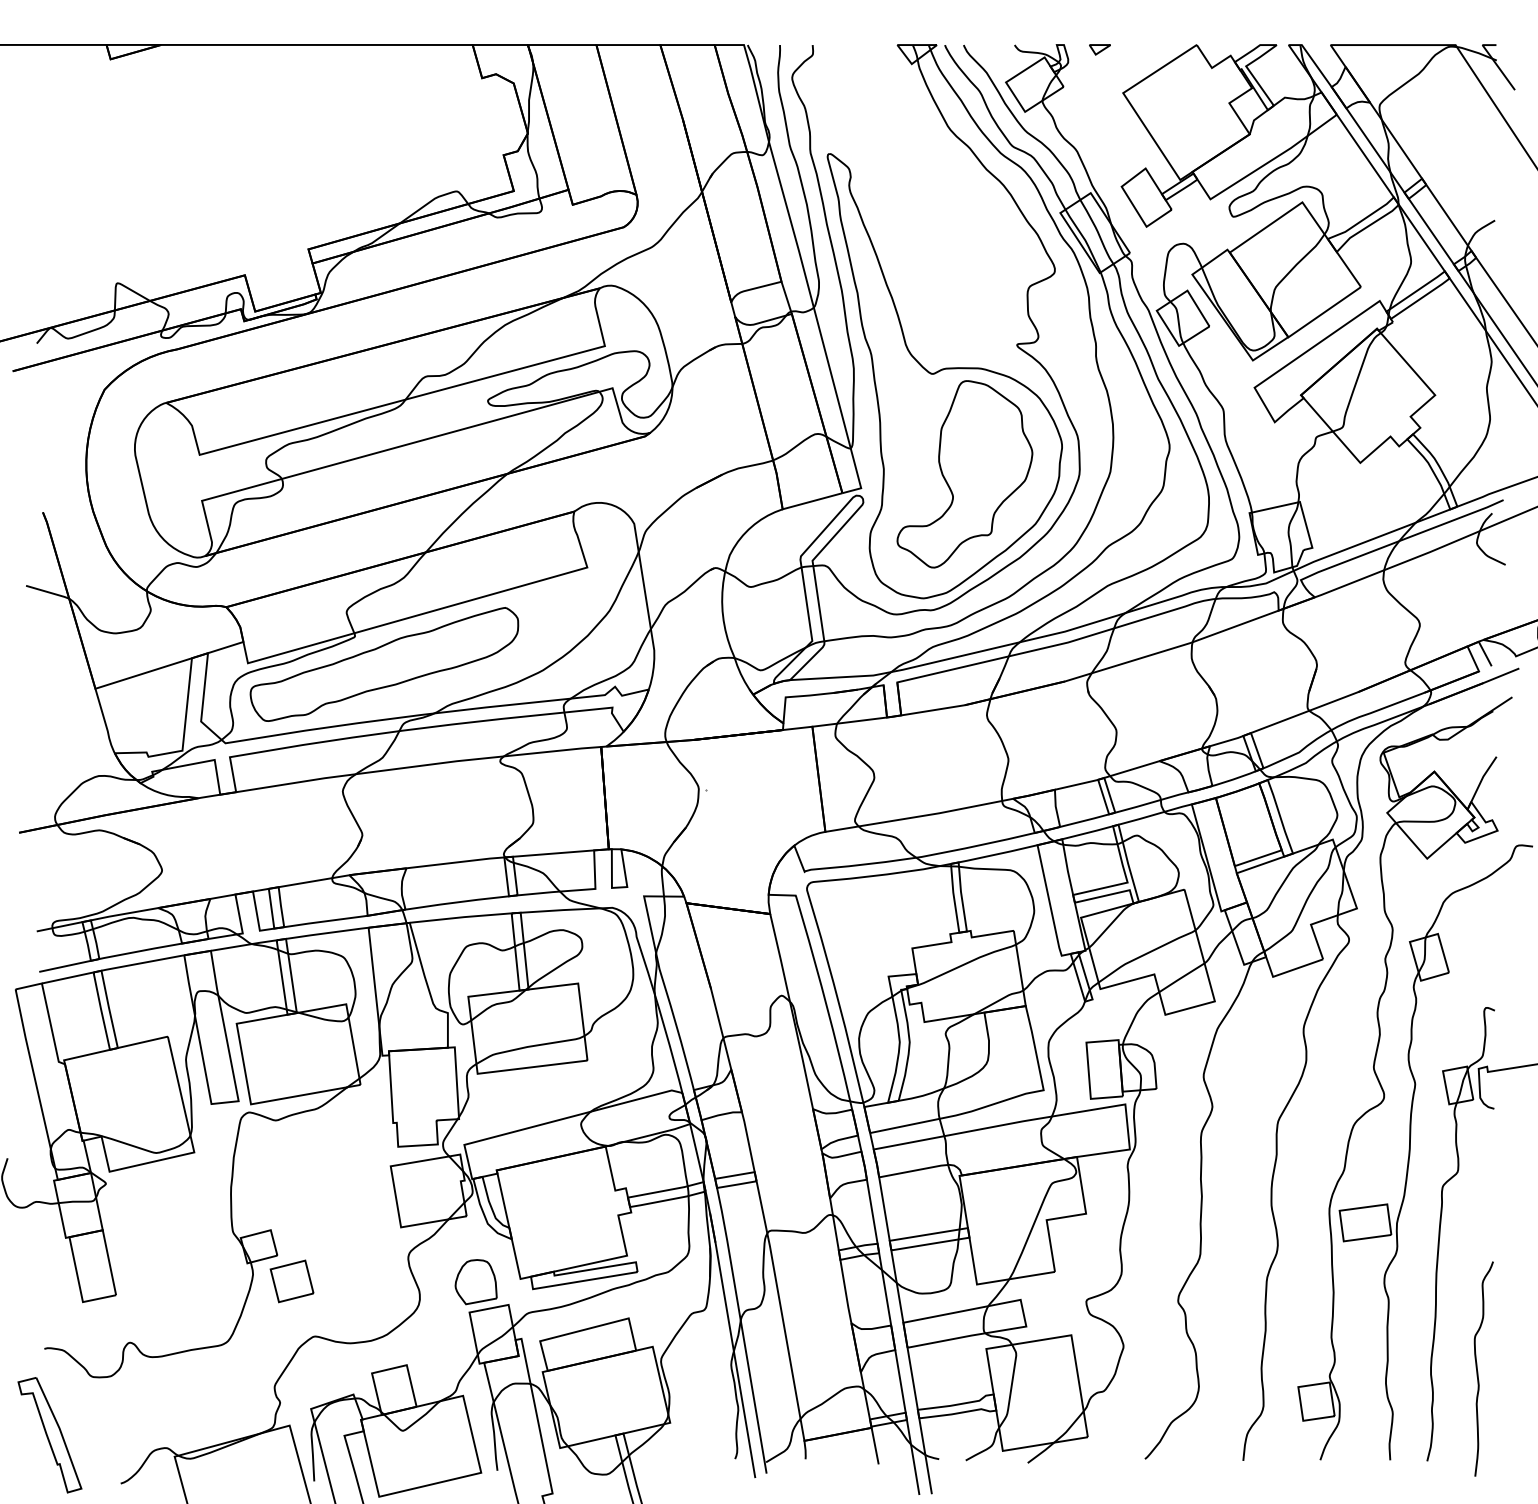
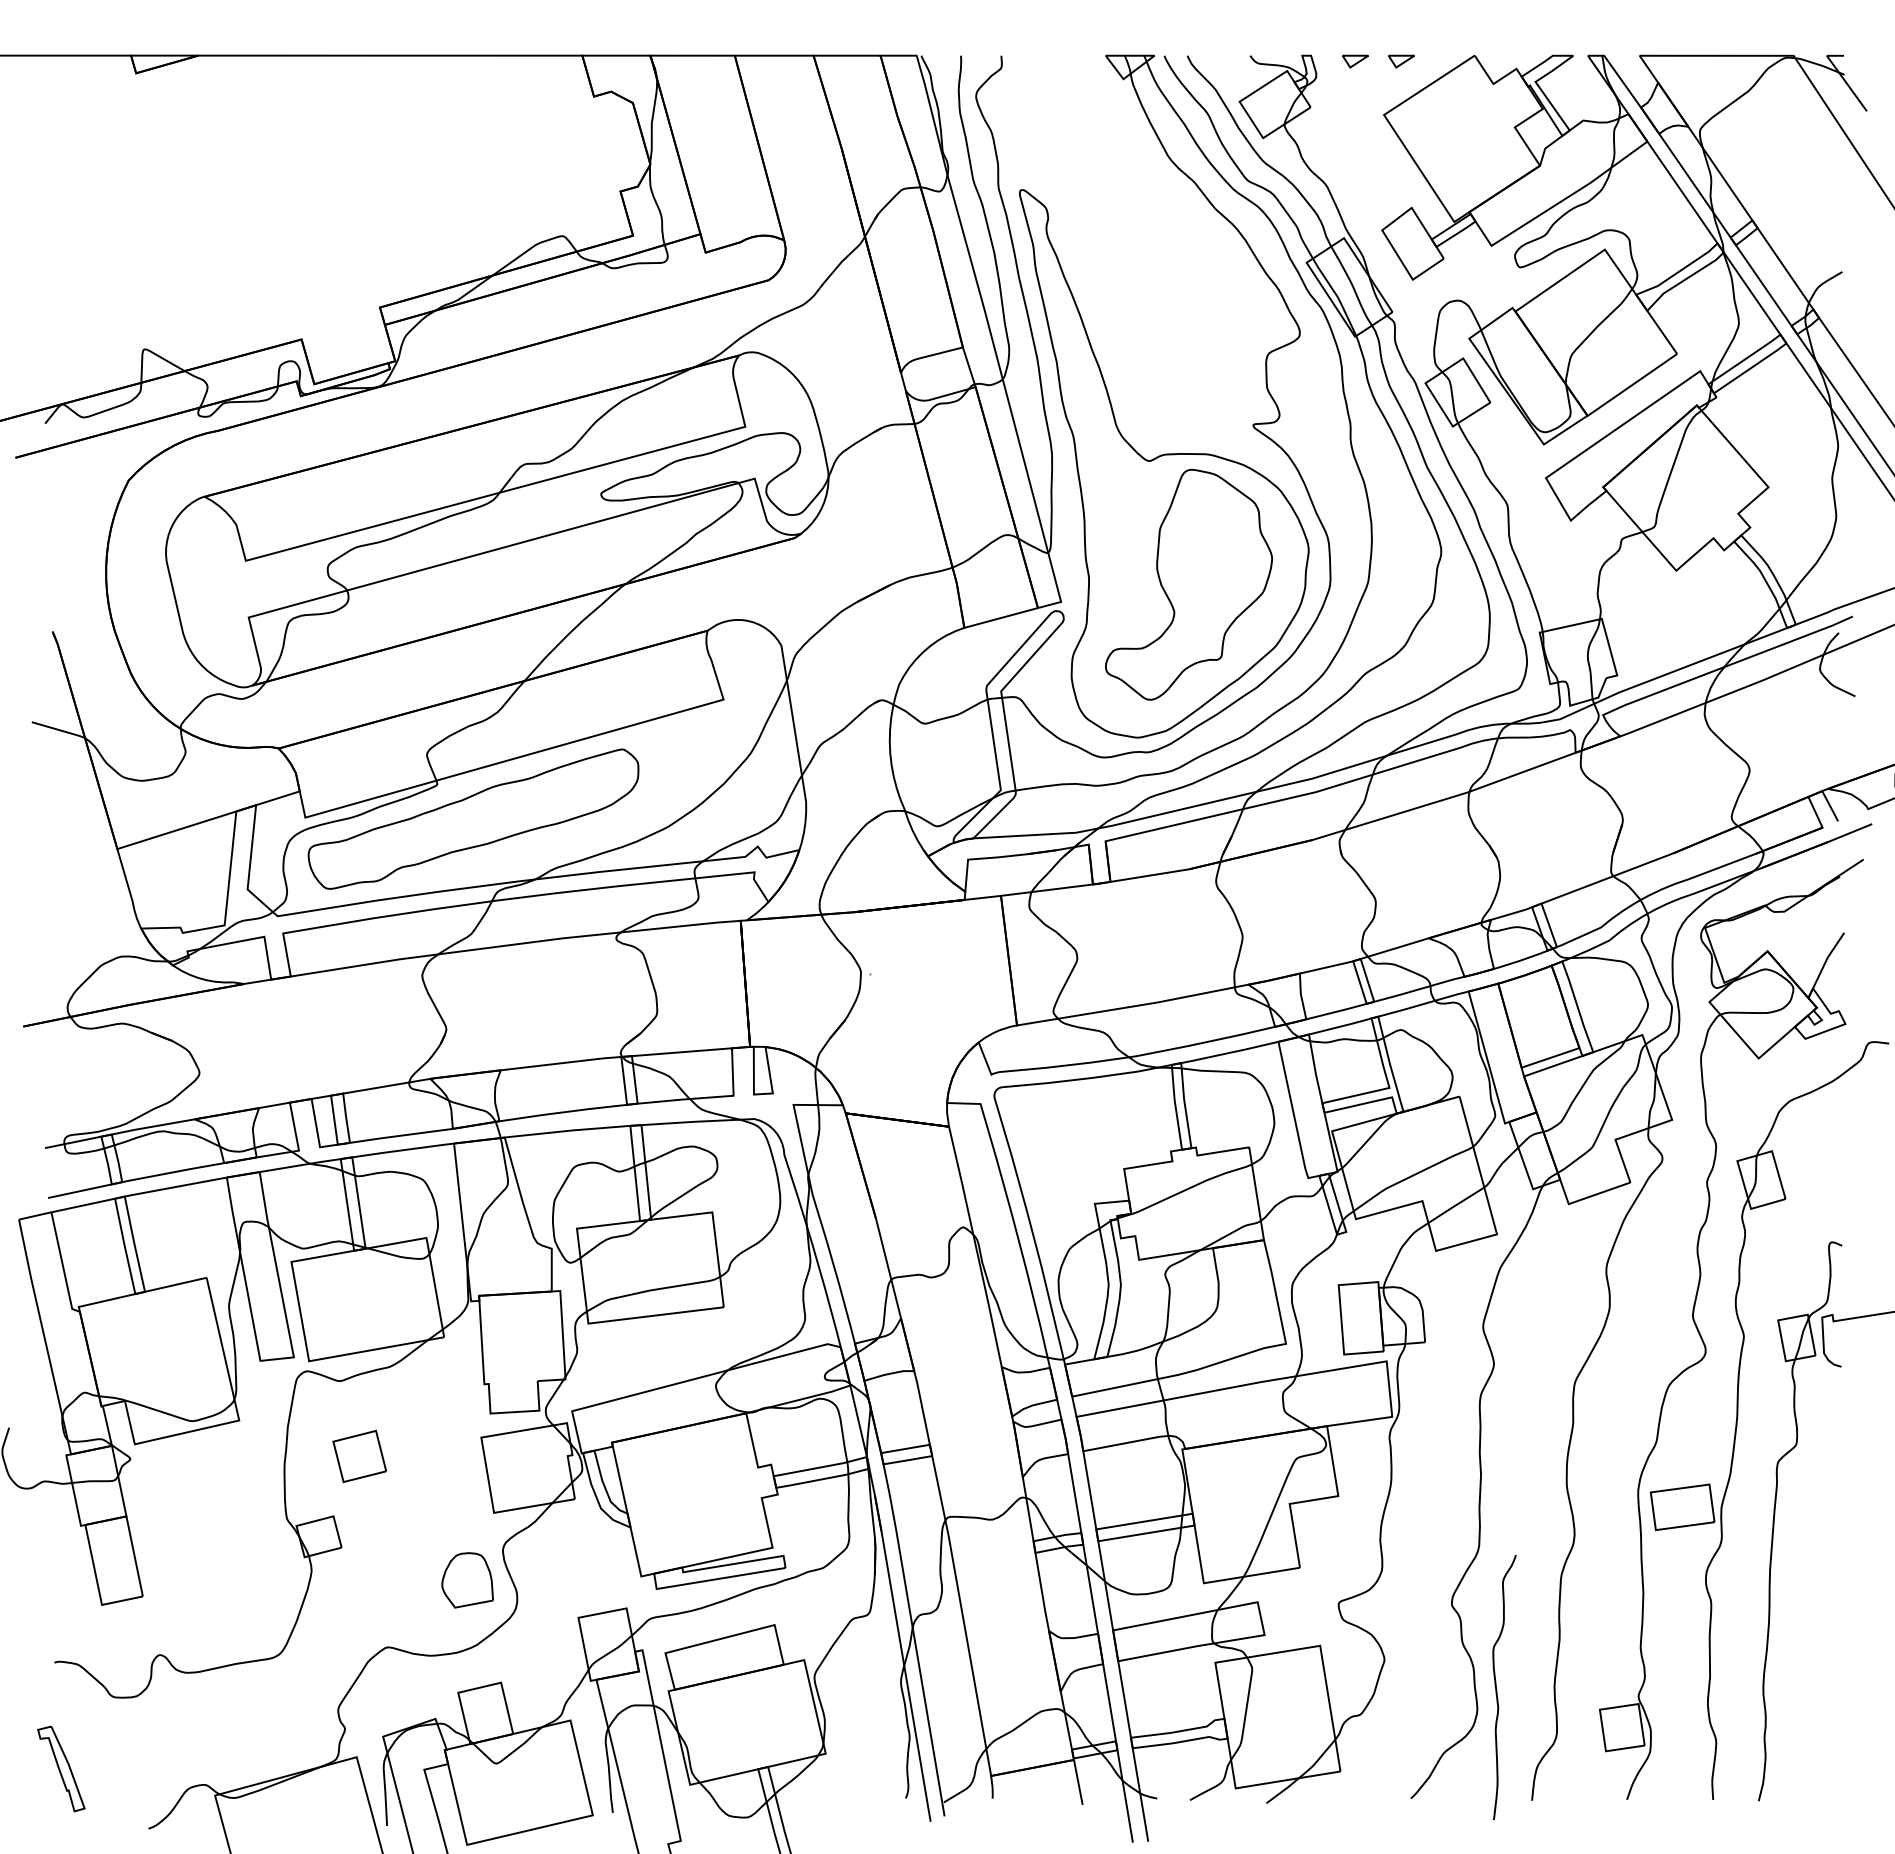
part: (1137, 49) -> (1401, 61), added
part: (291, 1280) -> (359, 1455), moved
part: (476, 1282) -> (467, 1580), moved
curve: (1478, 1370) -> (1497, 1689), moved
part: (50, 1434) -> (61, 1768), size x0.6

